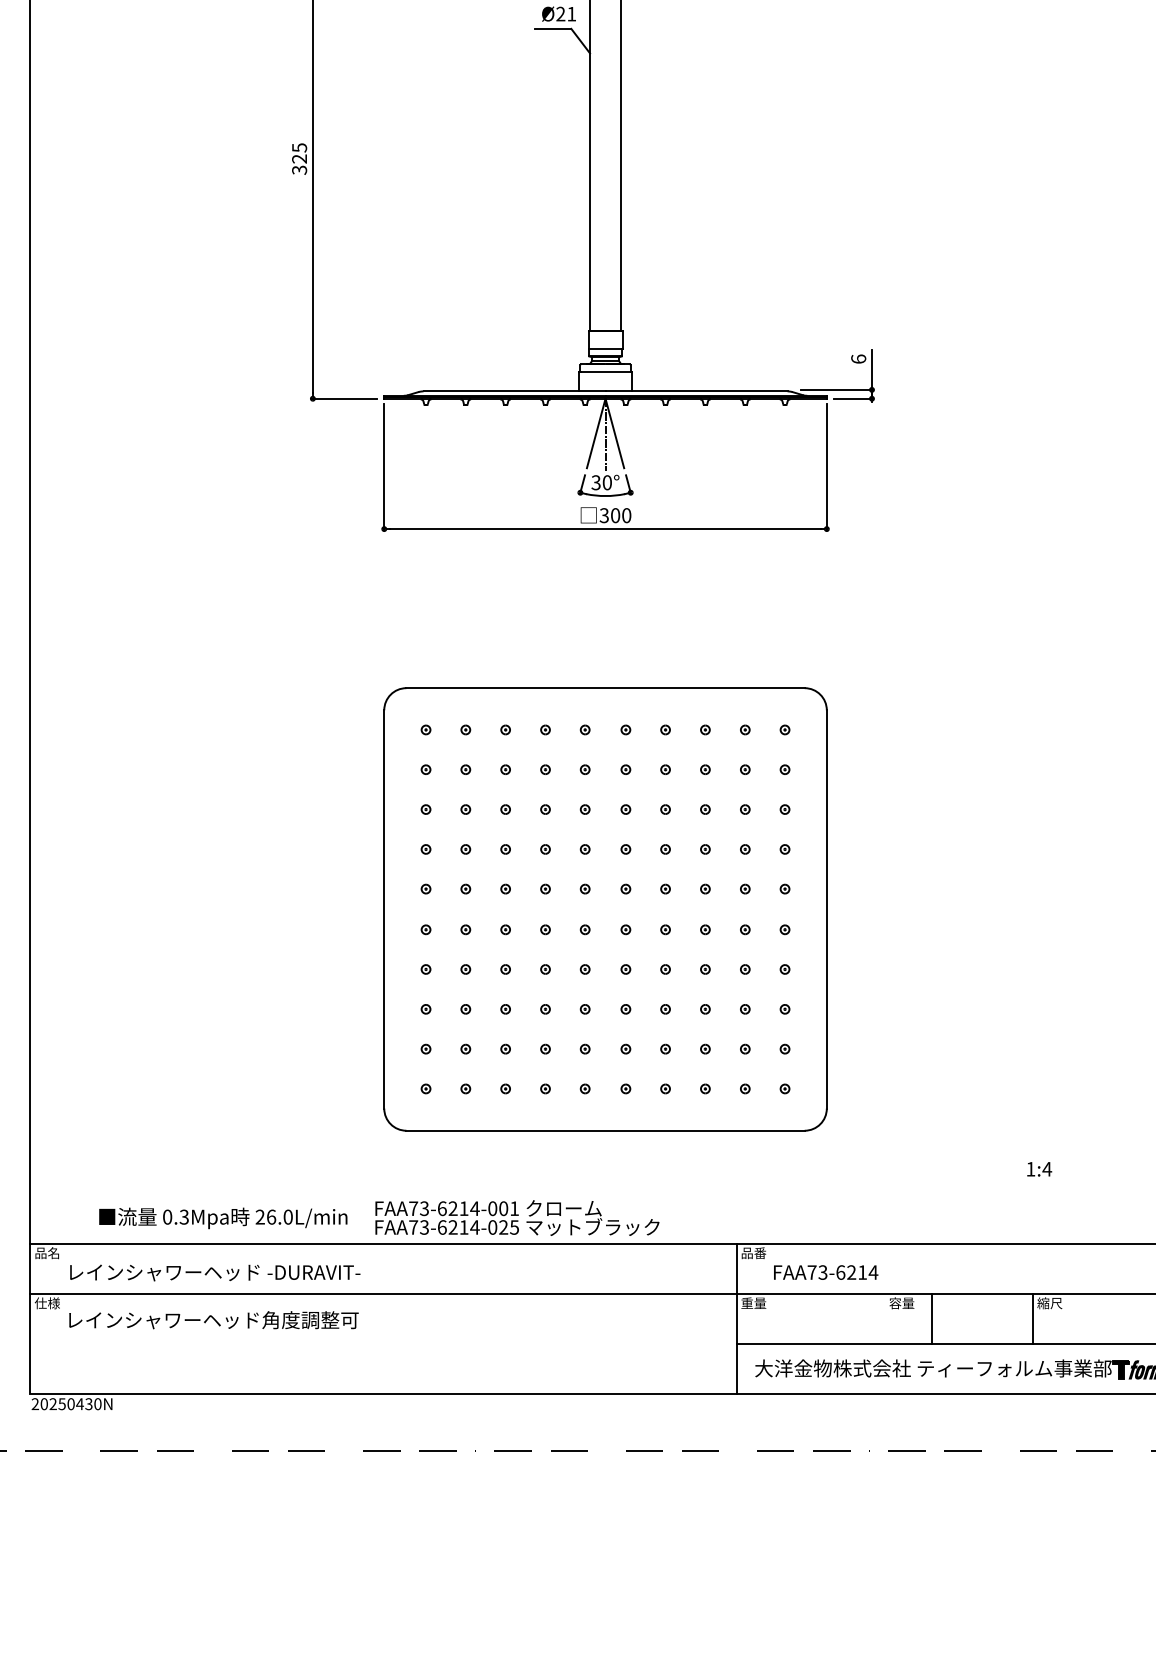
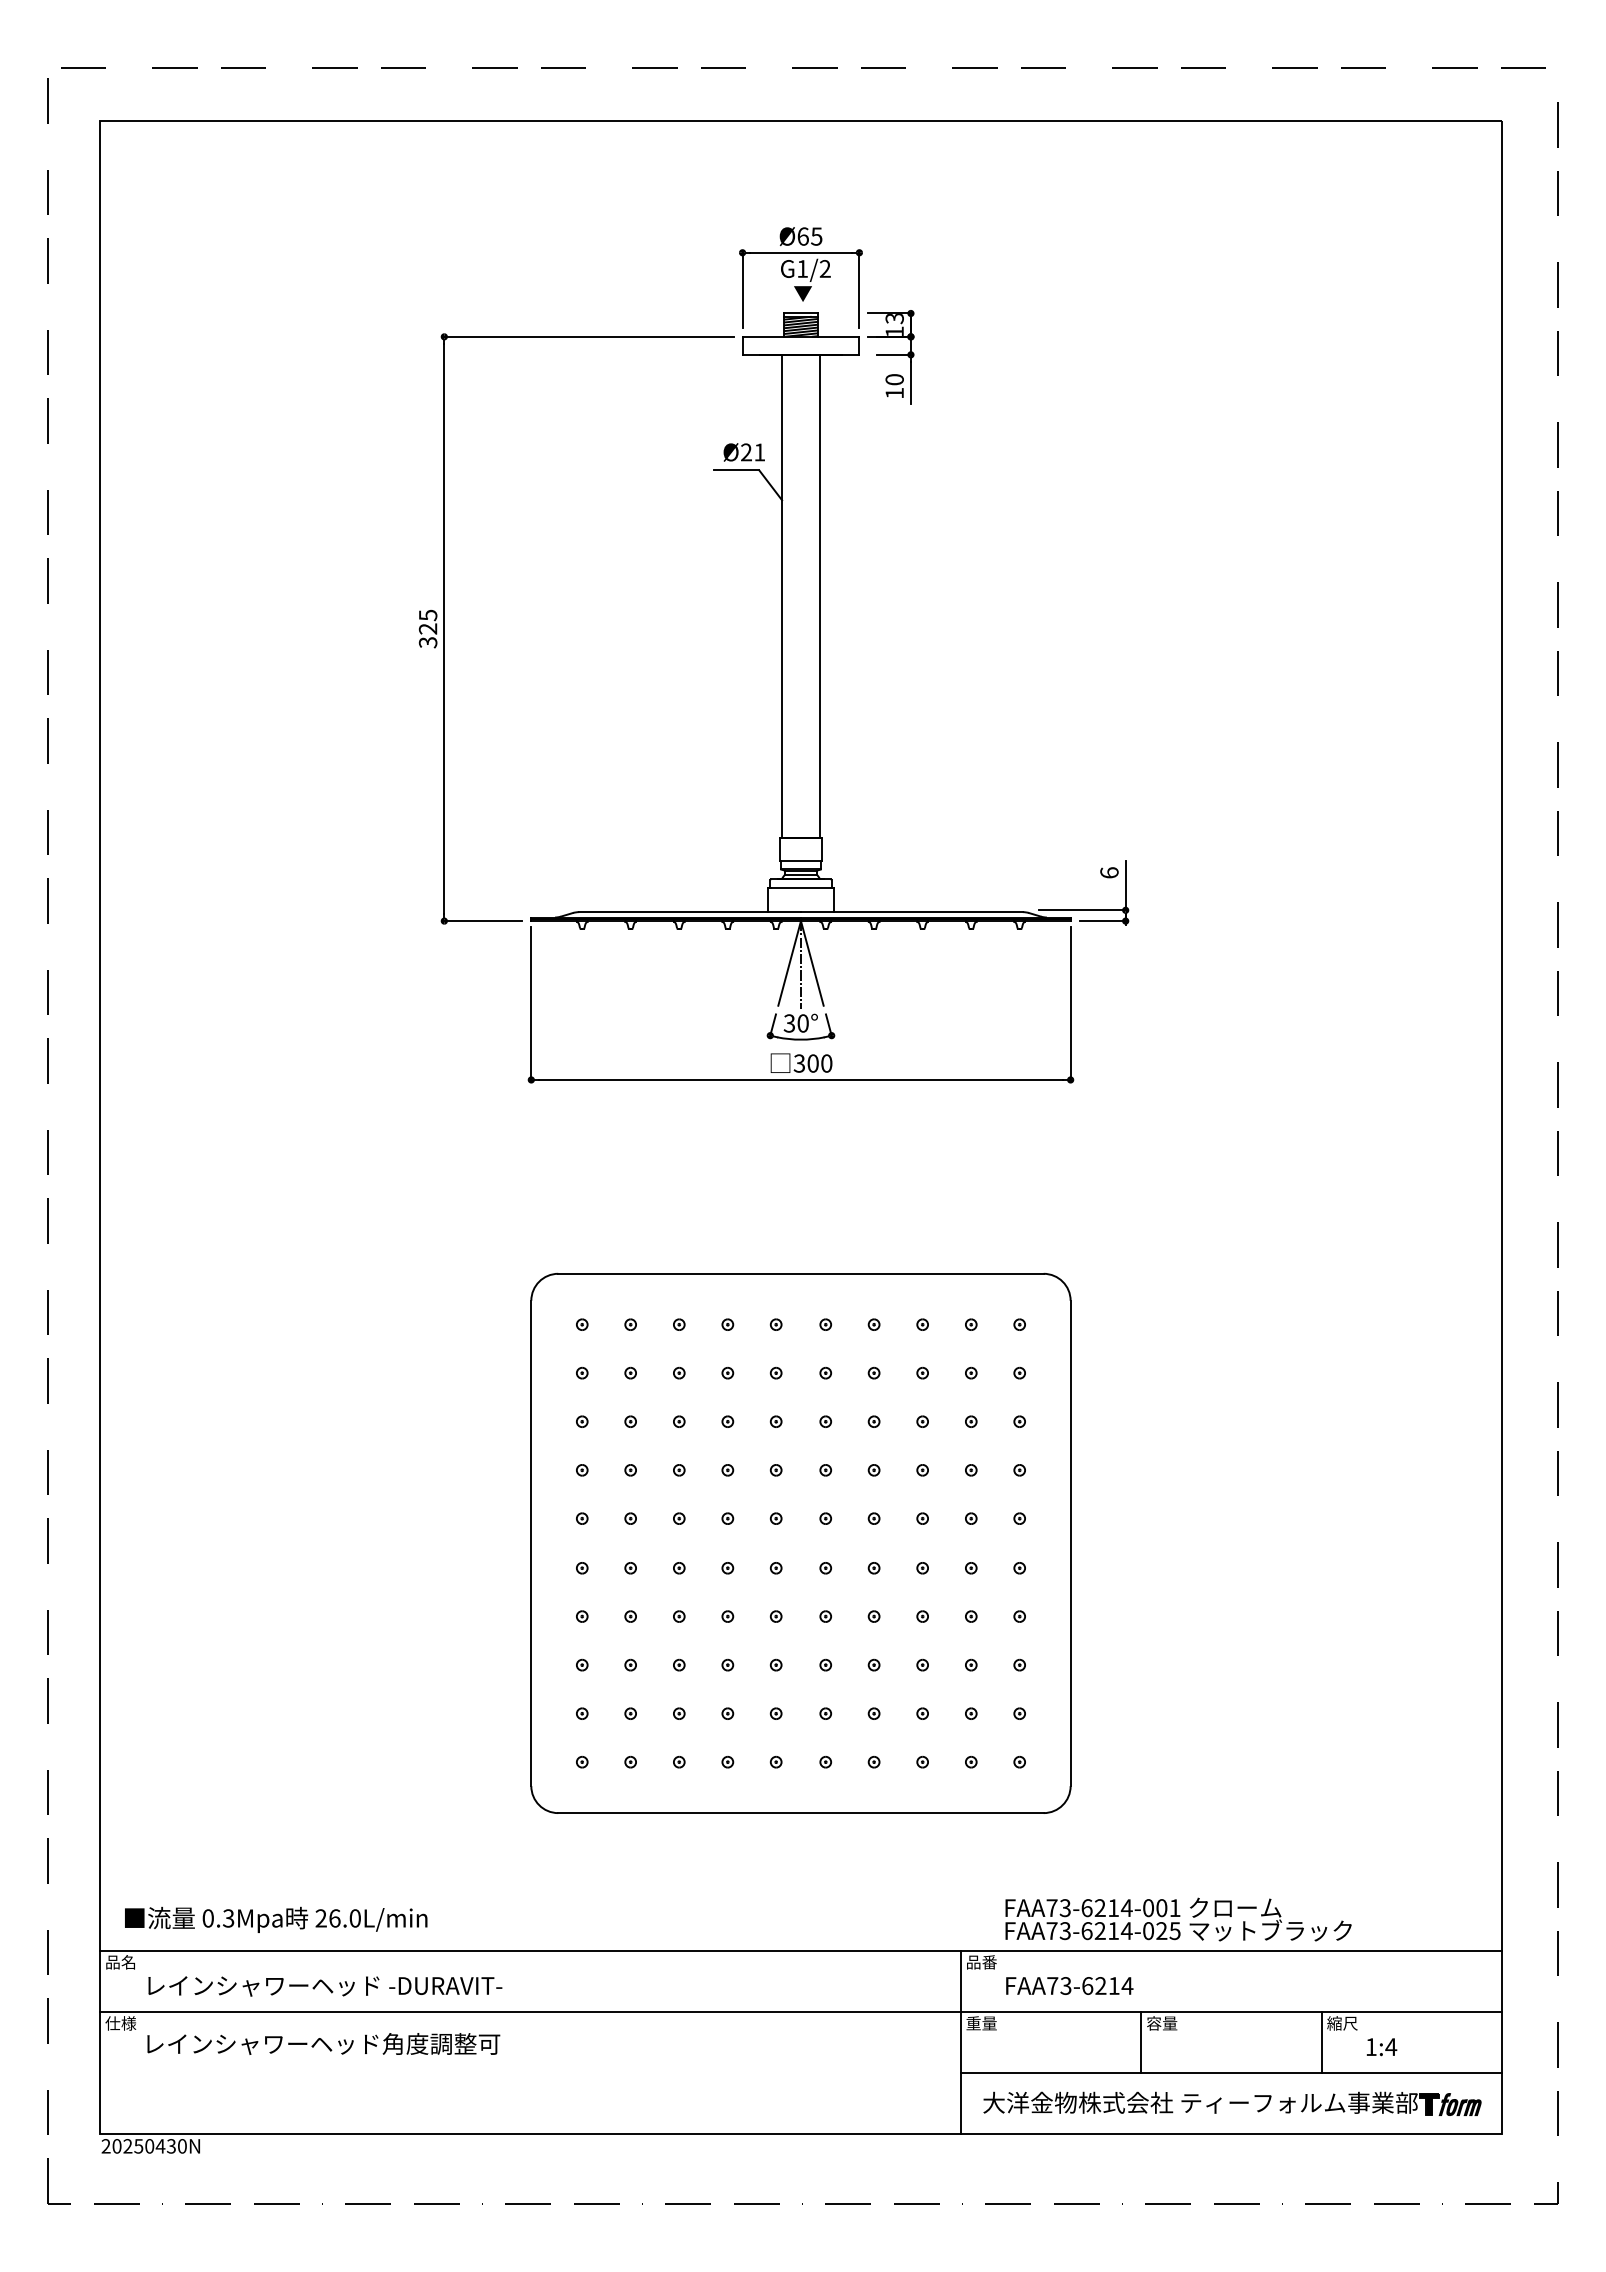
text: (1040, 1169) -> (1382, 2047), moved
text: (223, 1218) -> (276, 1919), moved
text: (517, 1218) -> (1178, 1919), moved
line: (932, 1318) -> (1141, 2041), moved

